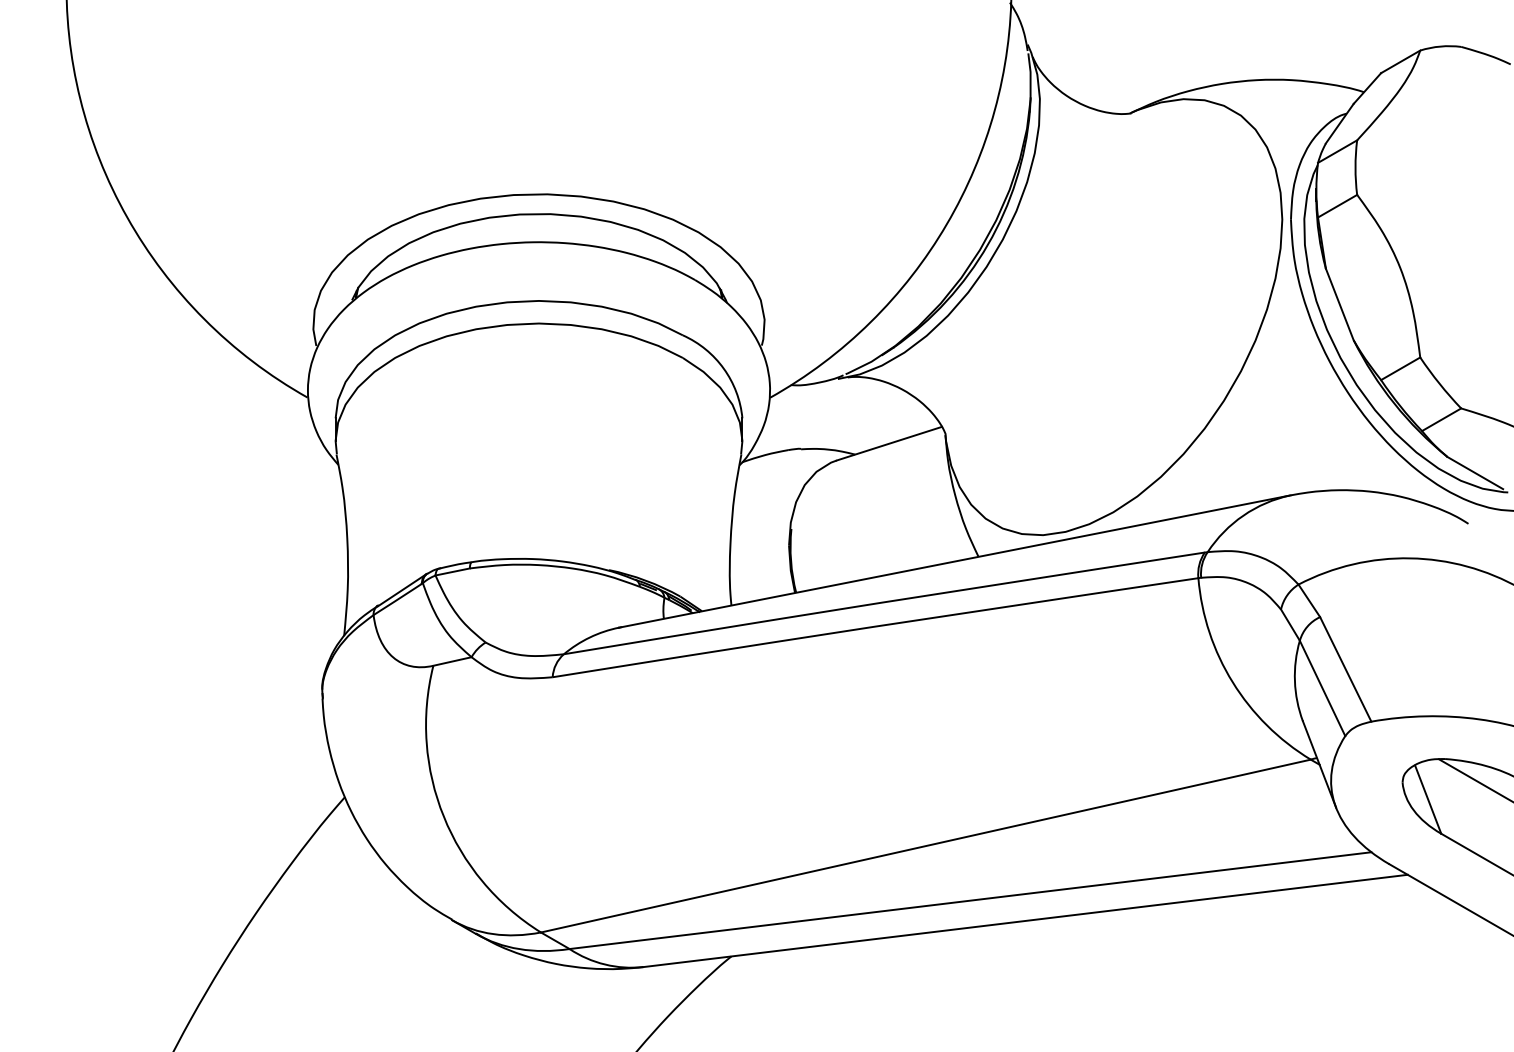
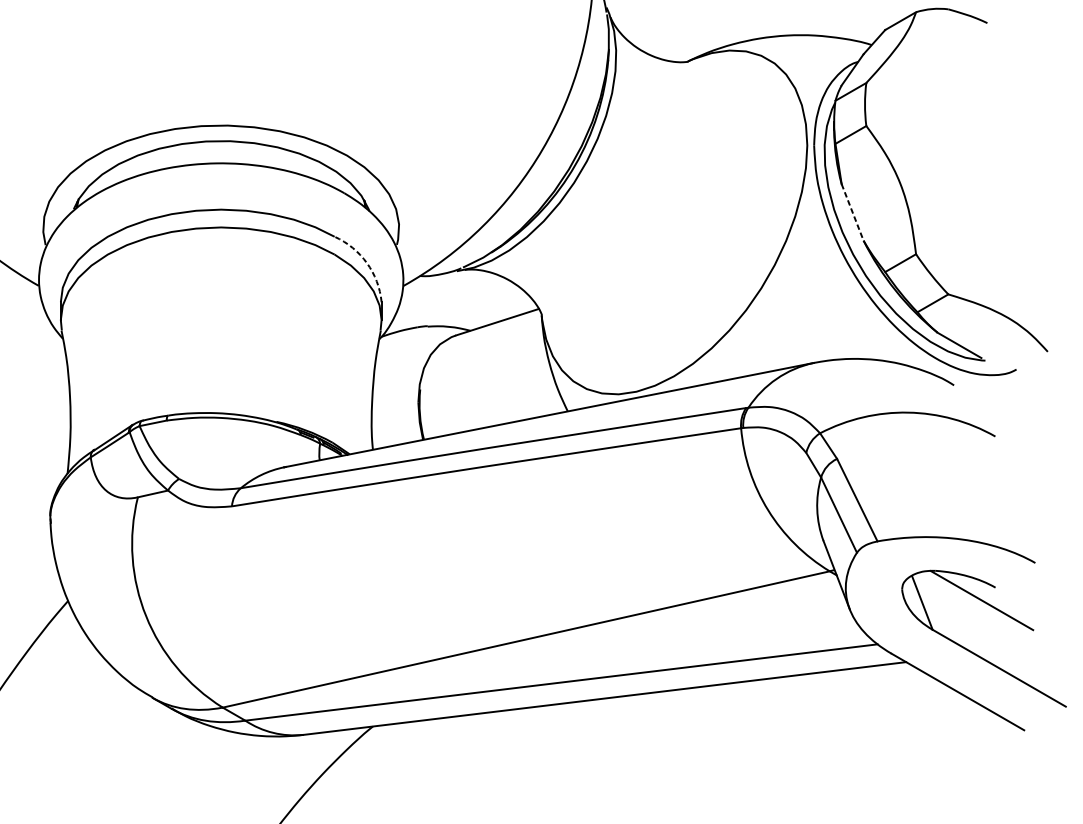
line: (1339, 304) -> (852, 212), solid -> dashed
arc: (723, 368) -> (366, 262), solid -> dashed

